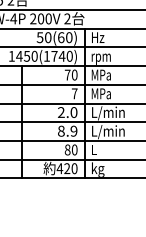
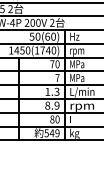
text: (67, 112) -> (52, 91), 2.0 -> 1.3
text: (108, 132) -> (82, 106), L/min -> rpm
text: (66, 168) -> (51, 133), 420 -> 549

